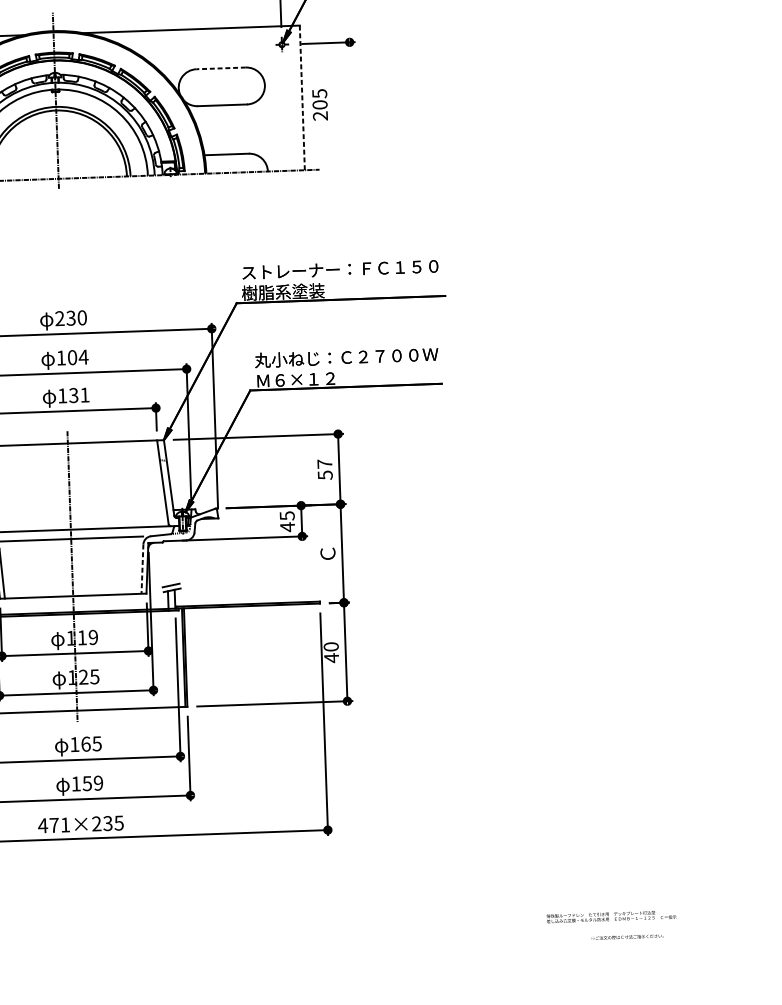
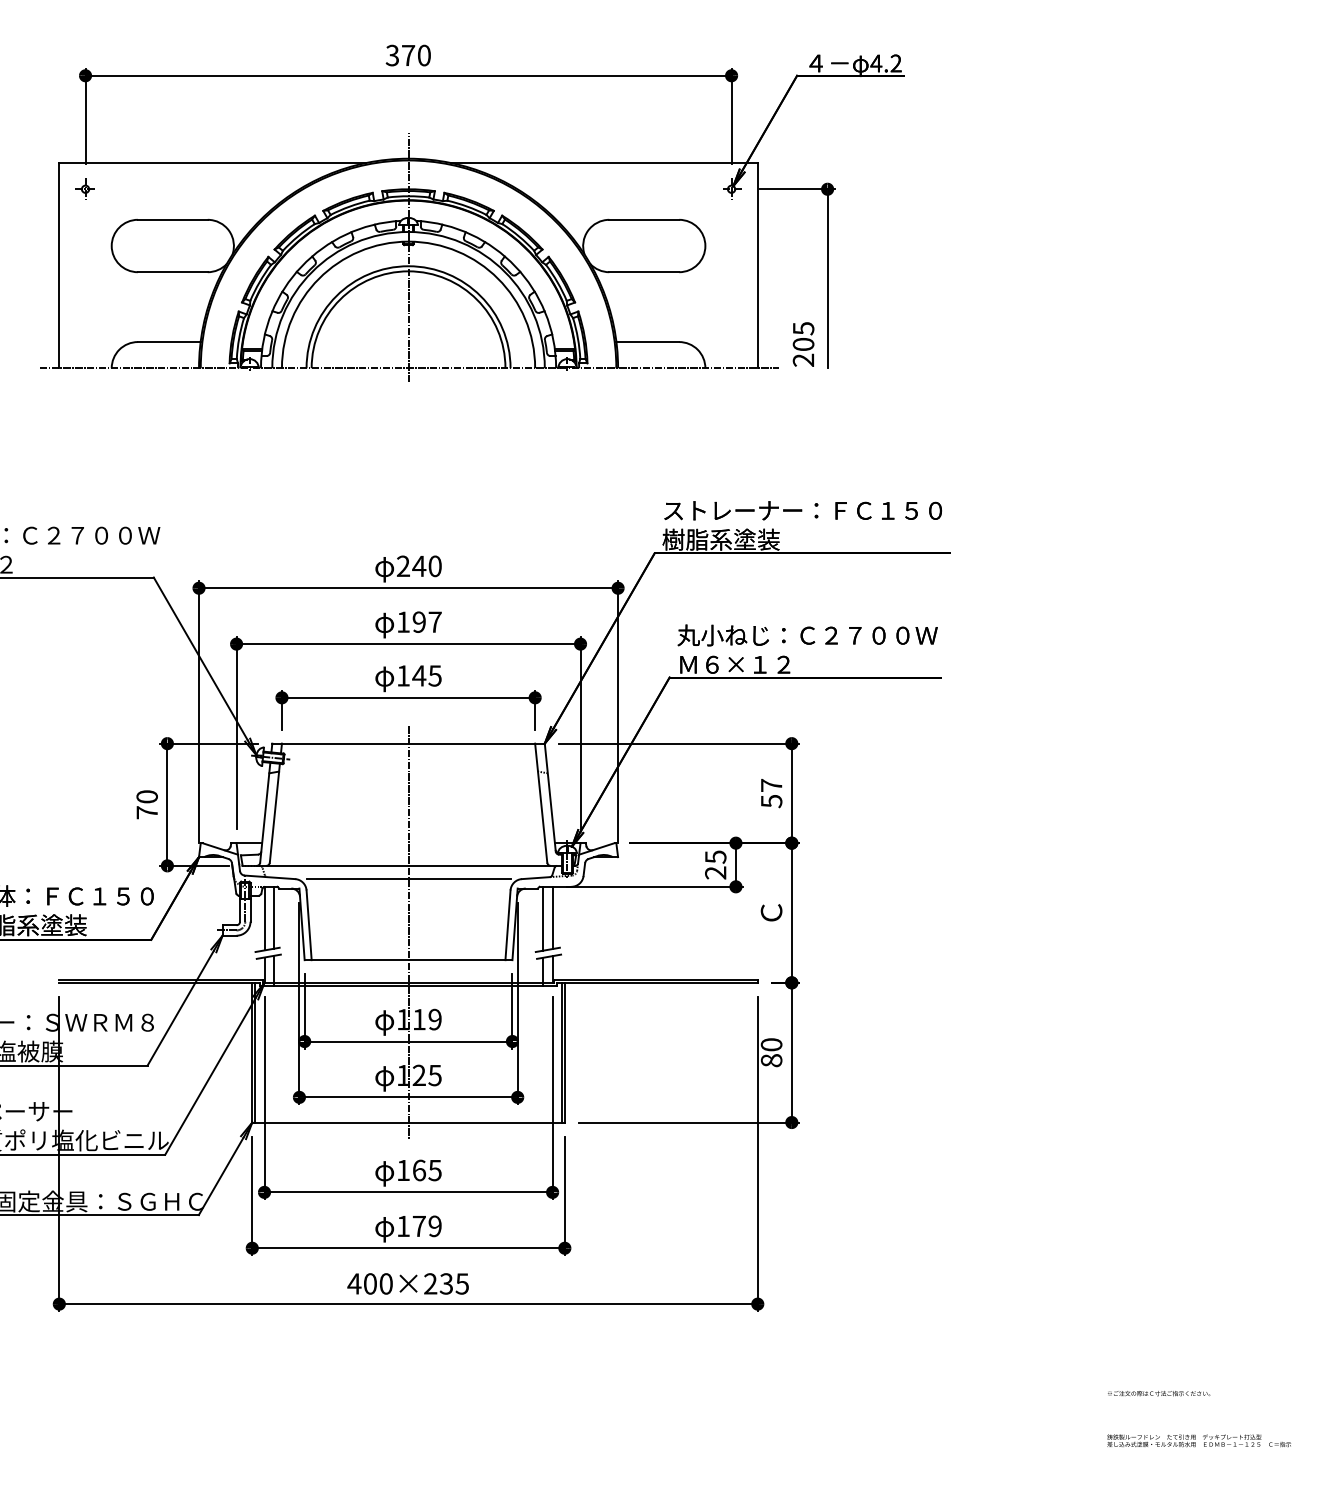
line: (221, 68) -> (644, 219), dashed -> solid
line: (302, 97) -> (757, 265), dashed -> solid
text: (320, 104) -> (803, 344), moved
line: (351, 105) -> (827, 278), added
text: (71, 318) -> (419, 566), 230 -> 240
text: (78, 356) -> (427, 621), 104 -> 197
text: (78, 395) -> (426, 675), 131 -> 145
text: (287, 526) -> (715, 872), 45 -> 25
line: (173, 562) -> (552, 917), added
line: (167, 563) -> (543, 918), added
line: (142, 569) -> (508, 925), dashed -> solid
text: (331, 658) -> (771, 1060), 40 -> 80
text: (86, 783) -> (418, 1226), 159 -> 179
text: (59, 824) -> (378, 1283), 471×235 -> 400×235
text: (610, 916) -> (1198, 1440), moved
text: (627, 937) -> (1159, 1393), moved

